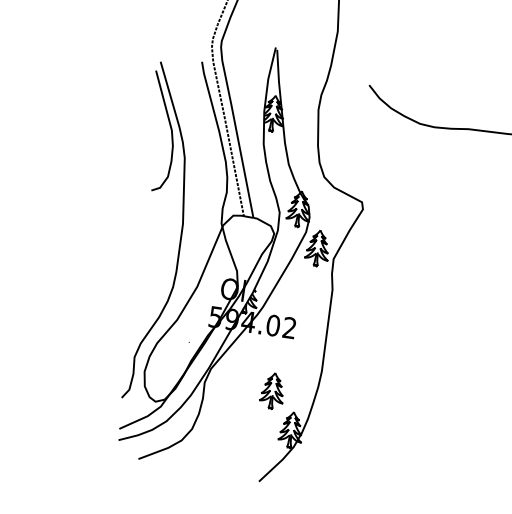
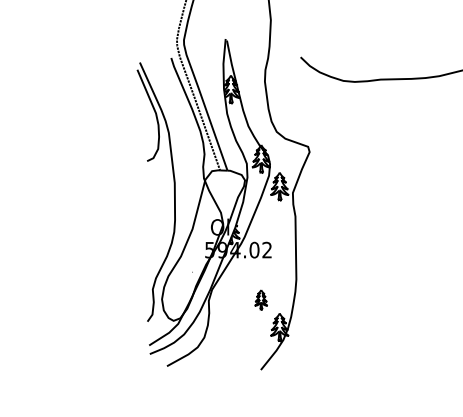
part: (271, 390) -> (260, 299), size x0.7

